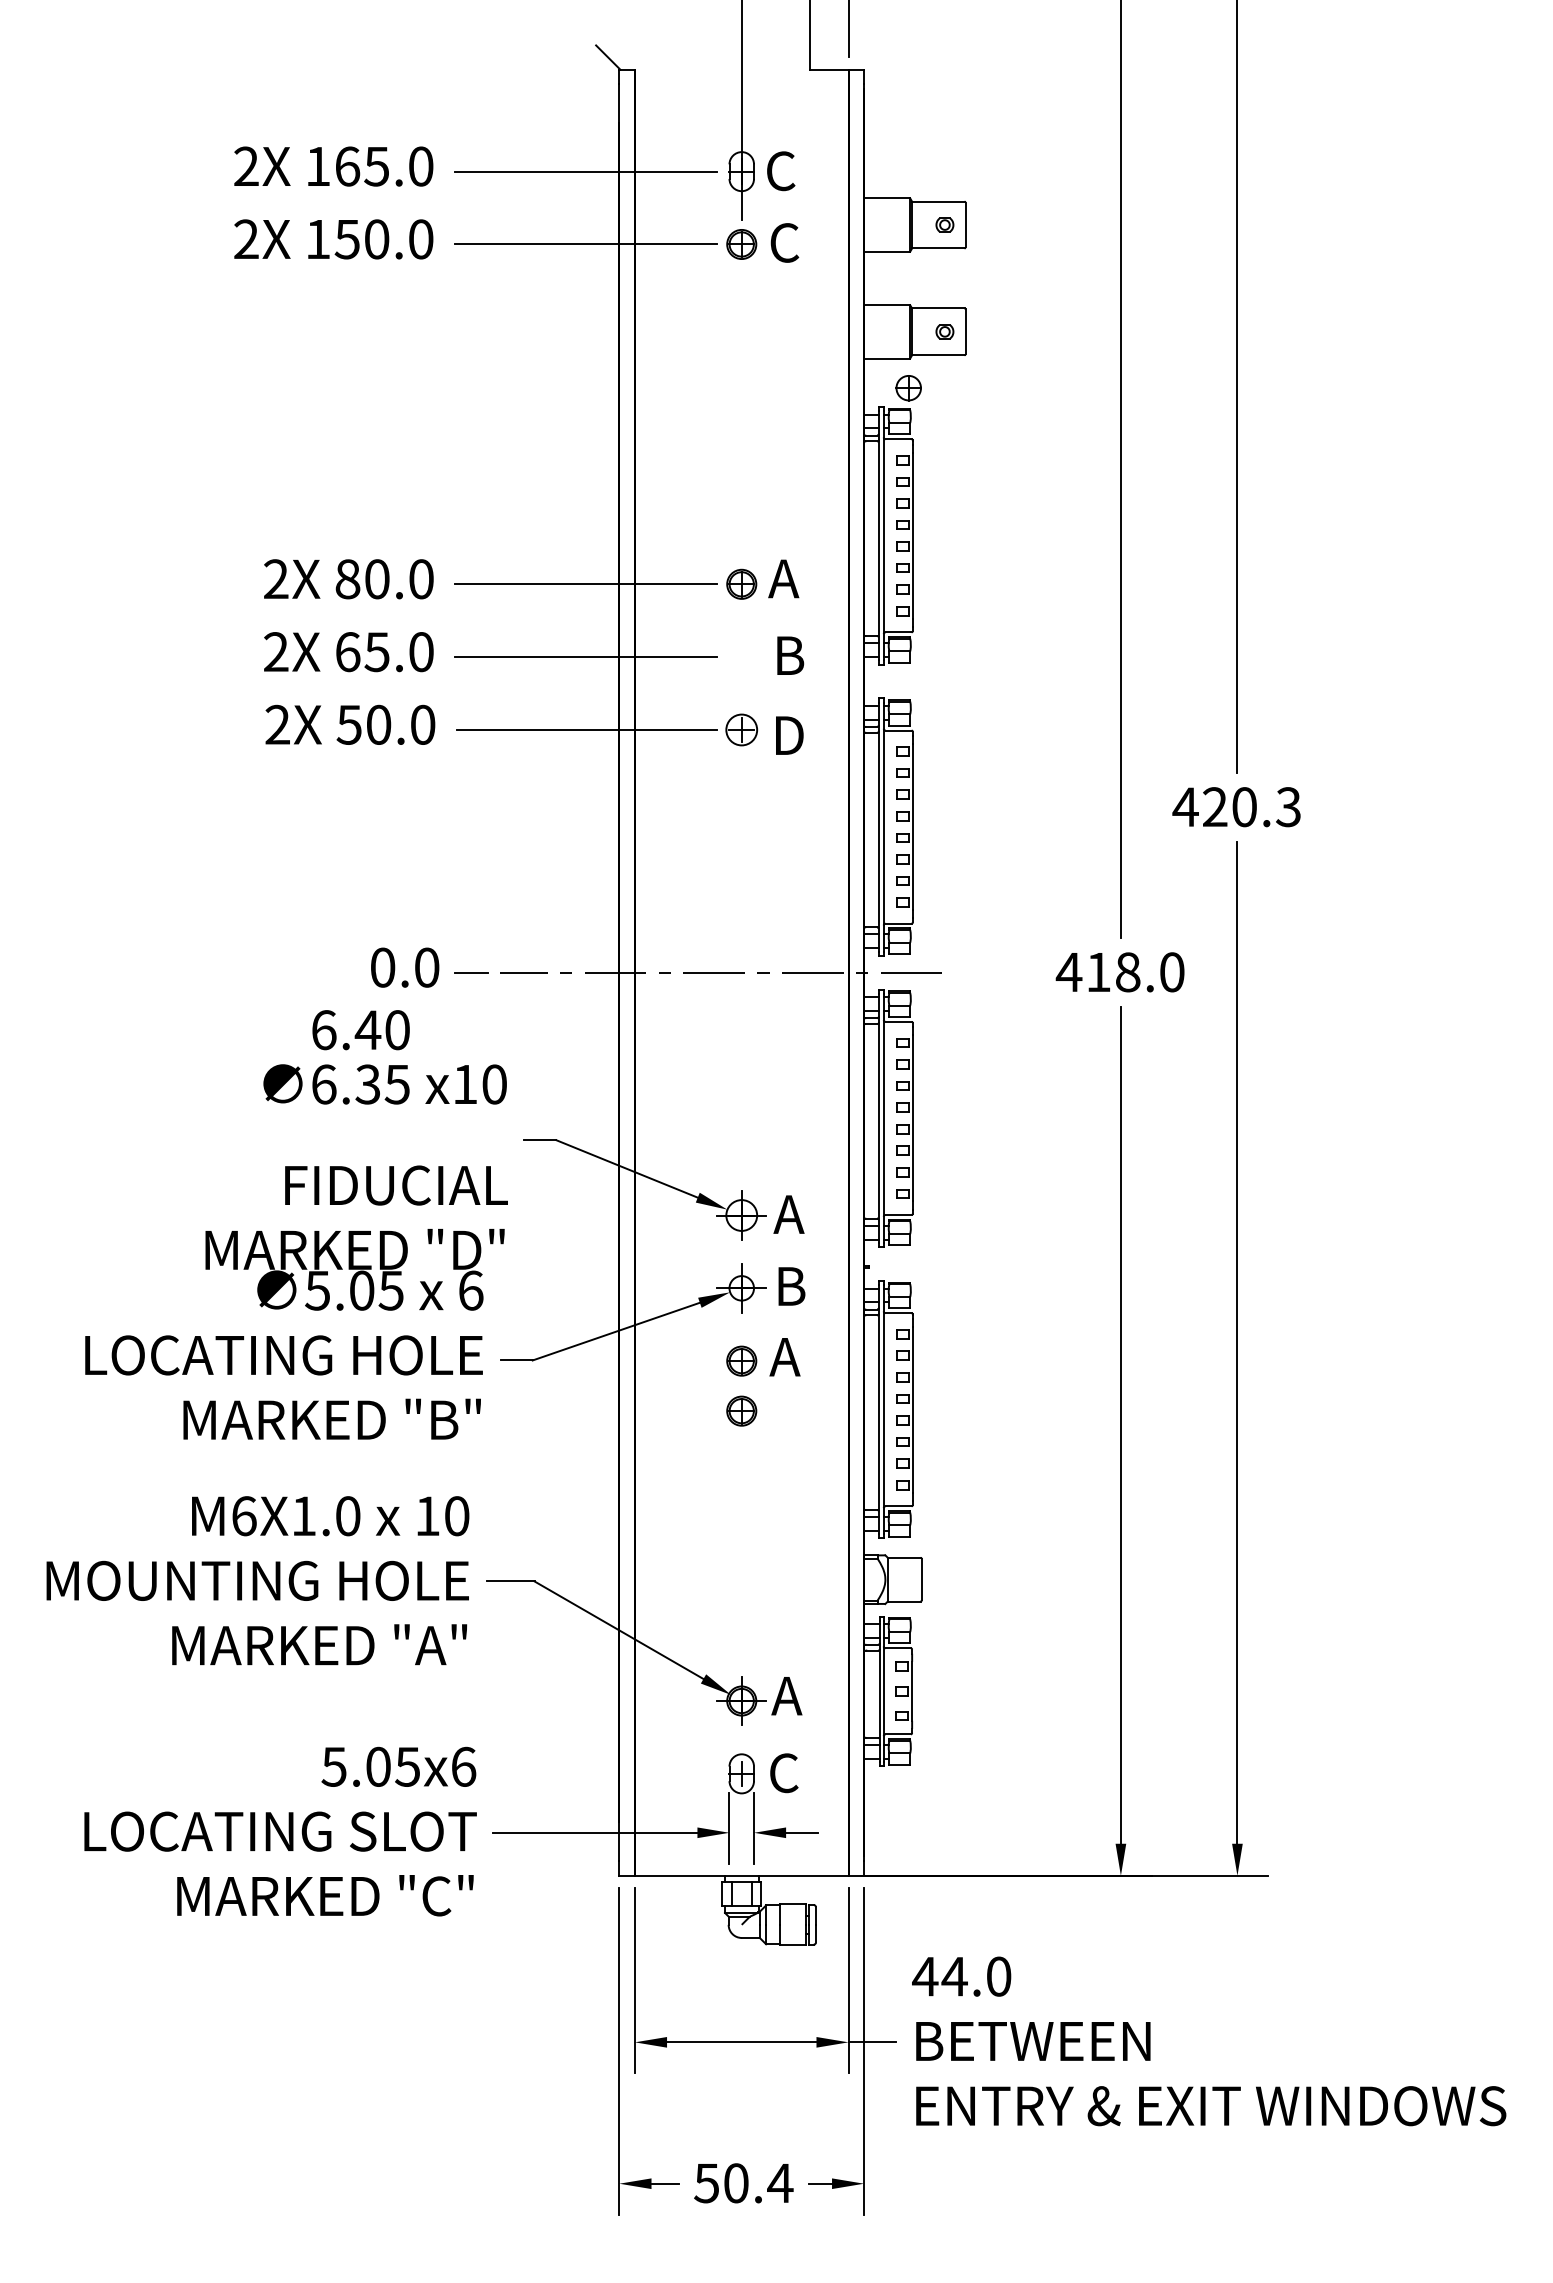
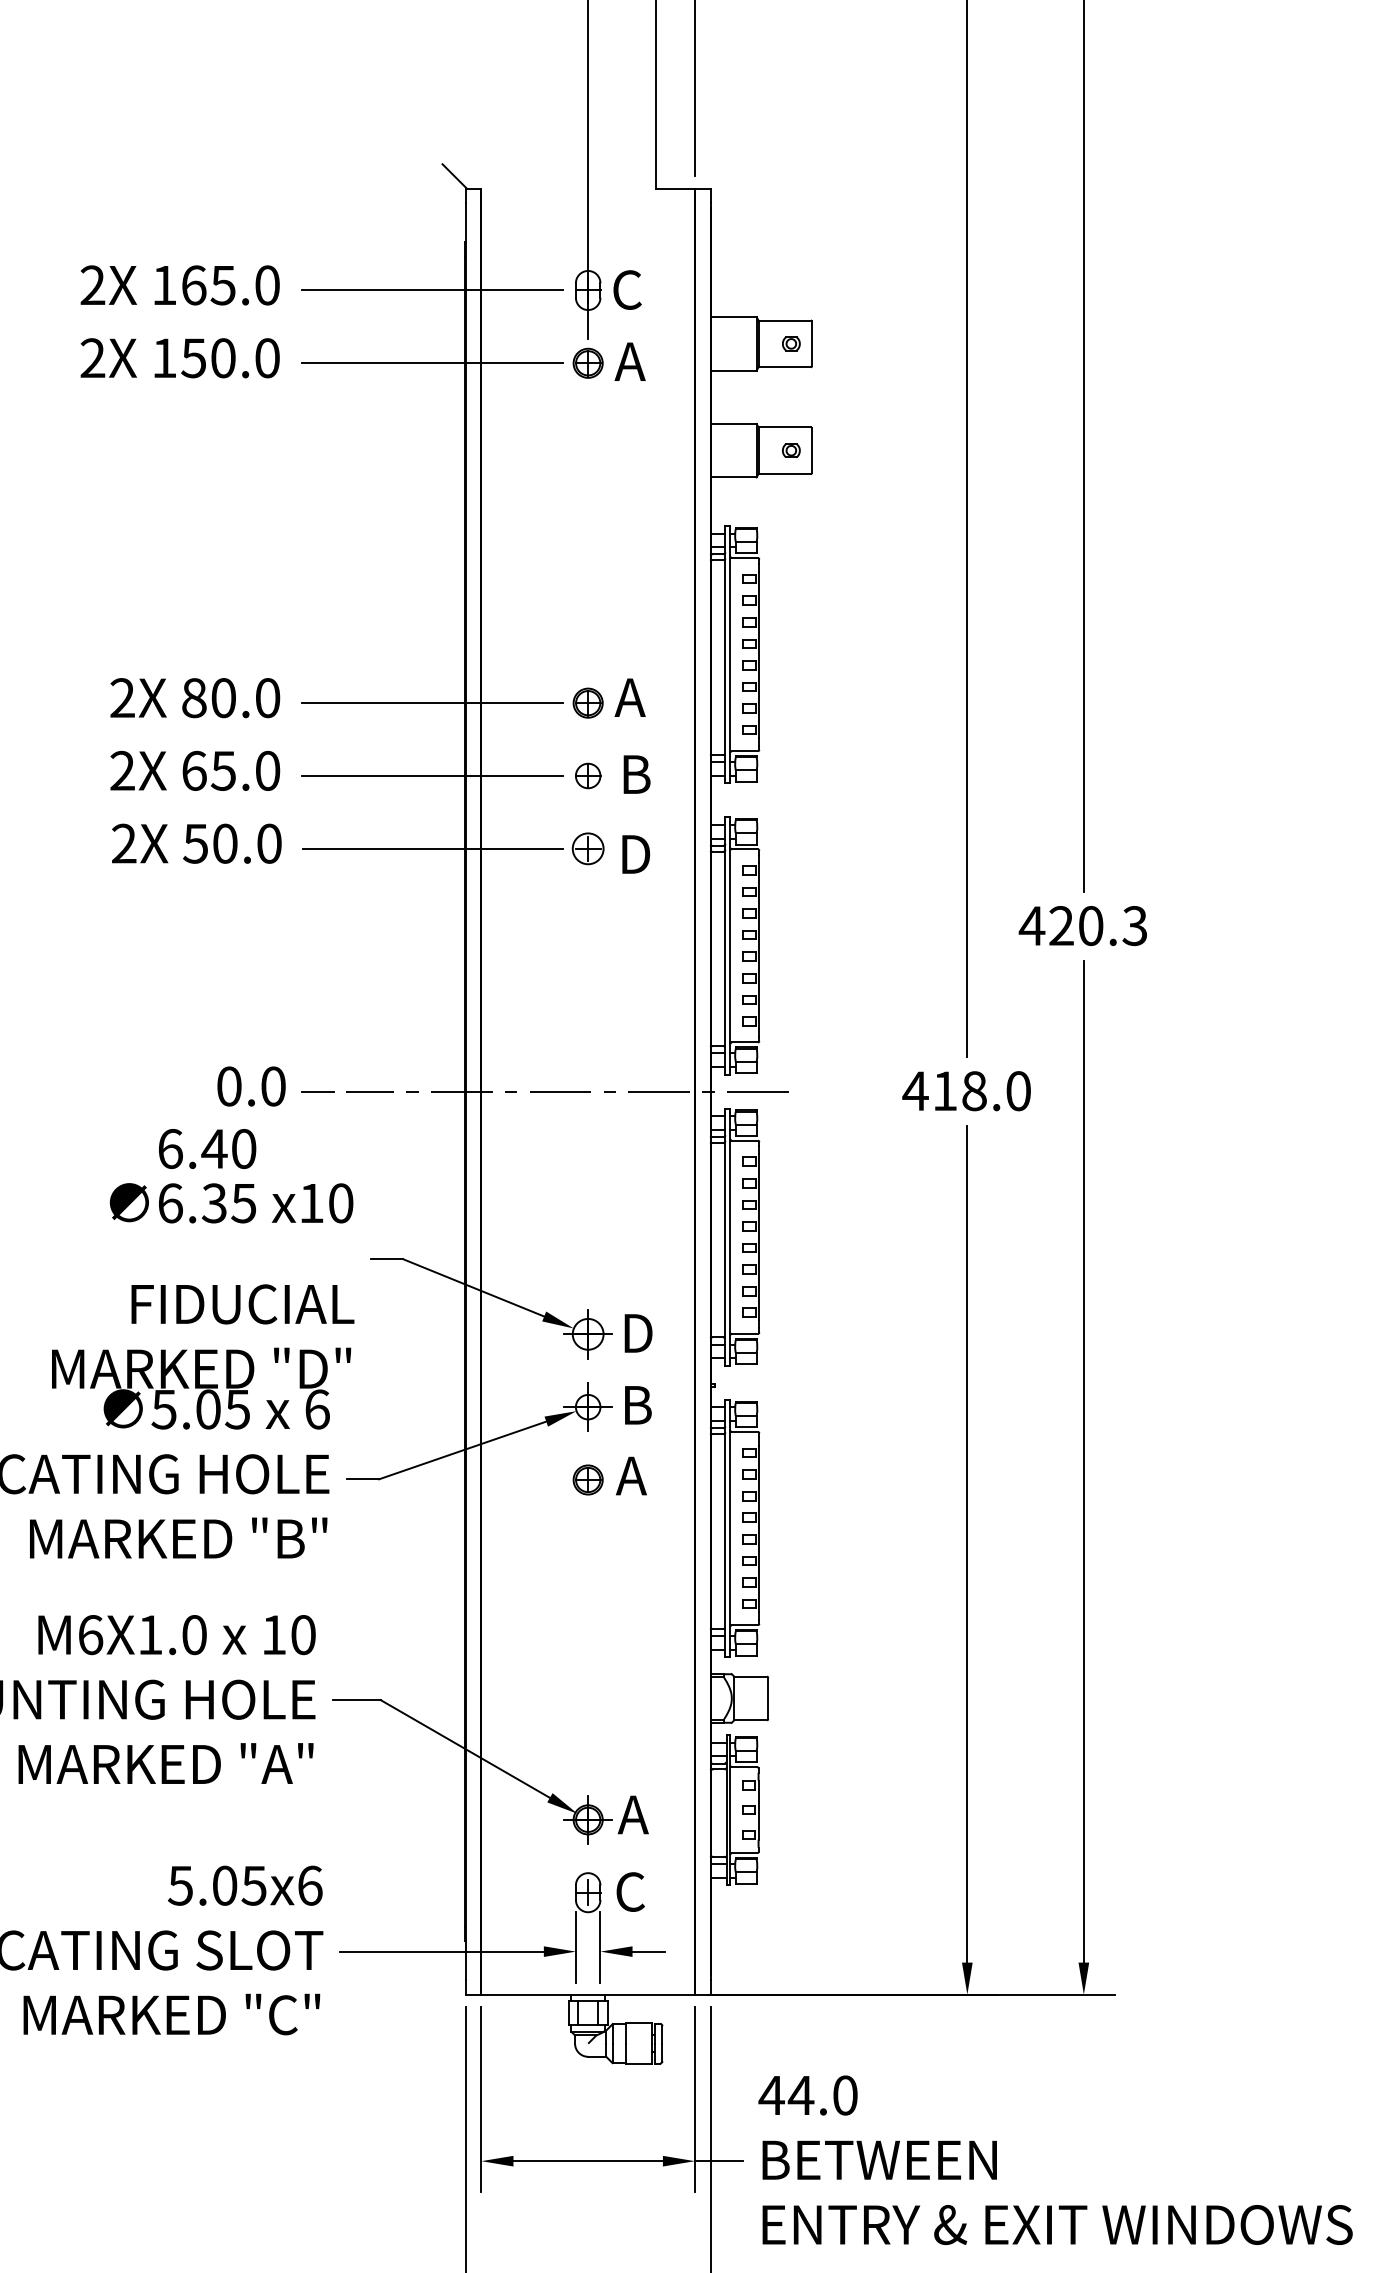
text: (783, 242) -> (629, 361), C -> A
part: (908, 388) -> (587, 776), moved
text: (789, 1214) -> (635, 1333), A -> D
part: (741, 1410) -> (587, 1529), removed

